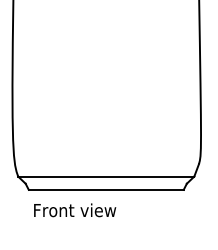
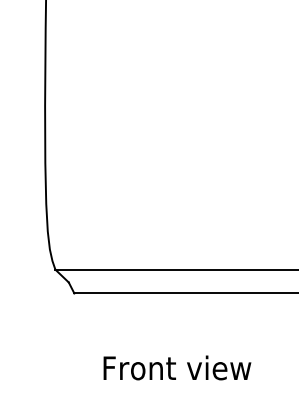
text: (75, 210) -> (178, 368), moved

